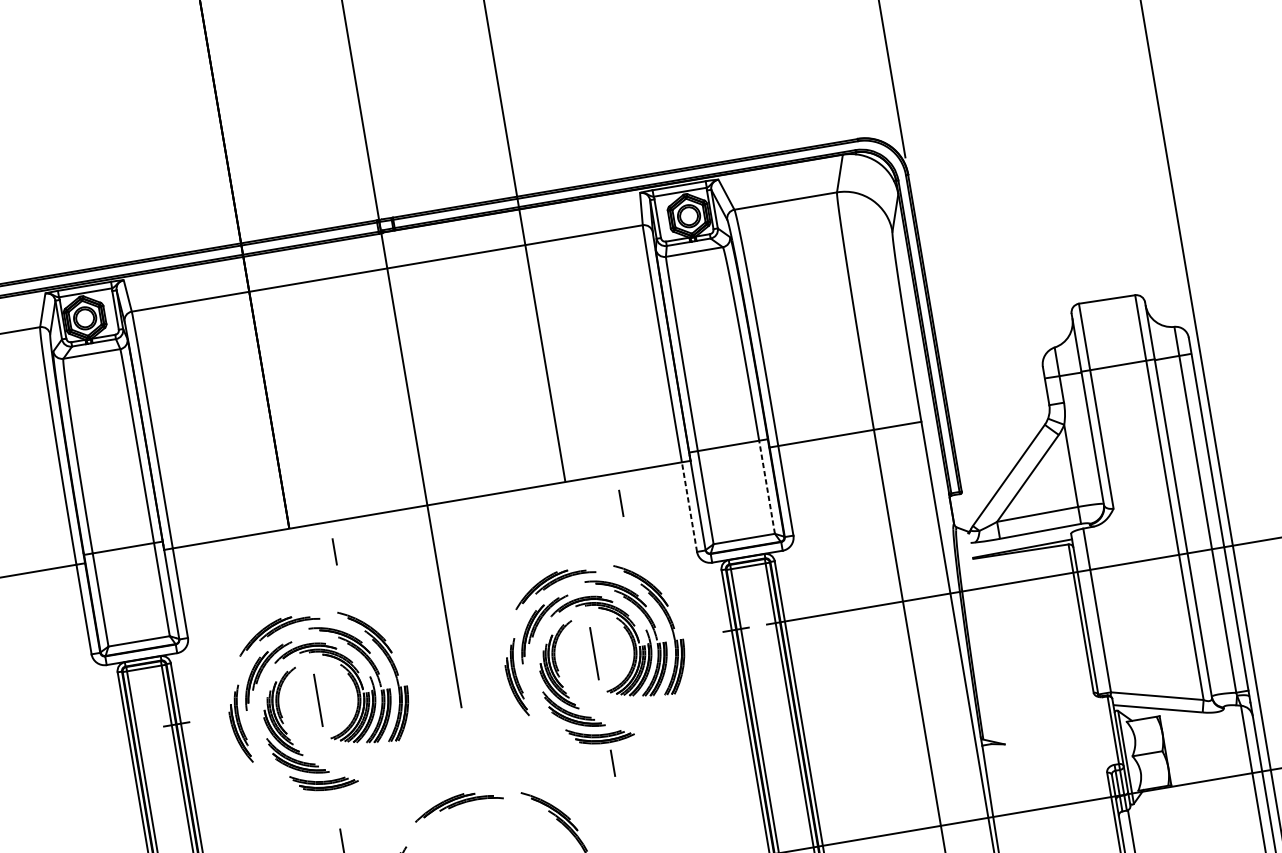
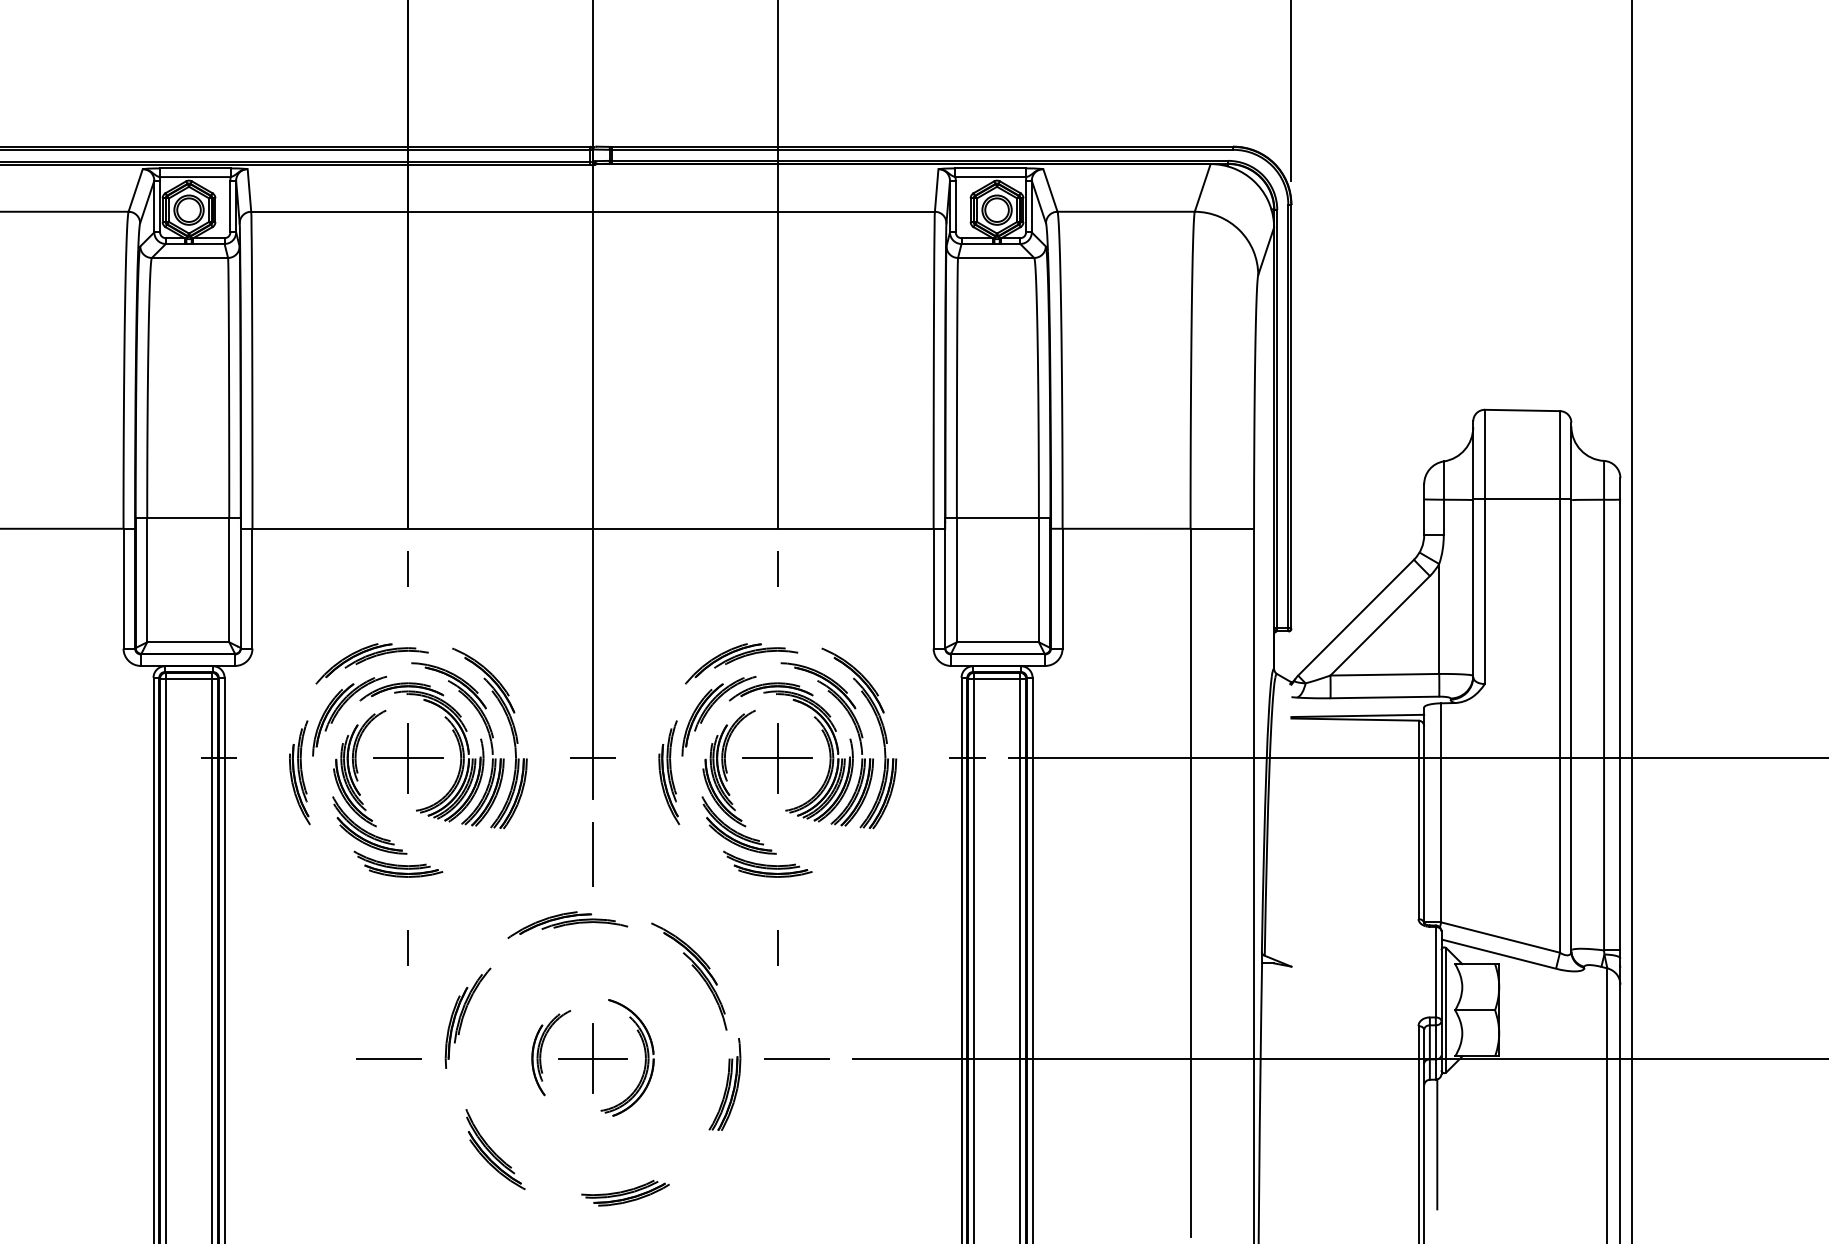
line: (766, 486) -> (1038, 579), dashed -> solid
line: (621, 503) -> (777, 568), moved
line: (689, 506) -> (933, 588), dashed -> solid
line: (334, 551) -> (407, 568), moved
line: (594, 653) -> (777, 758), added
line: (455, 677) -> (592, 758), added
line: (318, 700) -> (408, 758), added
line: (468, 748) -> (593, 854), added
line: (612, 762) -> (777, 947), moved

